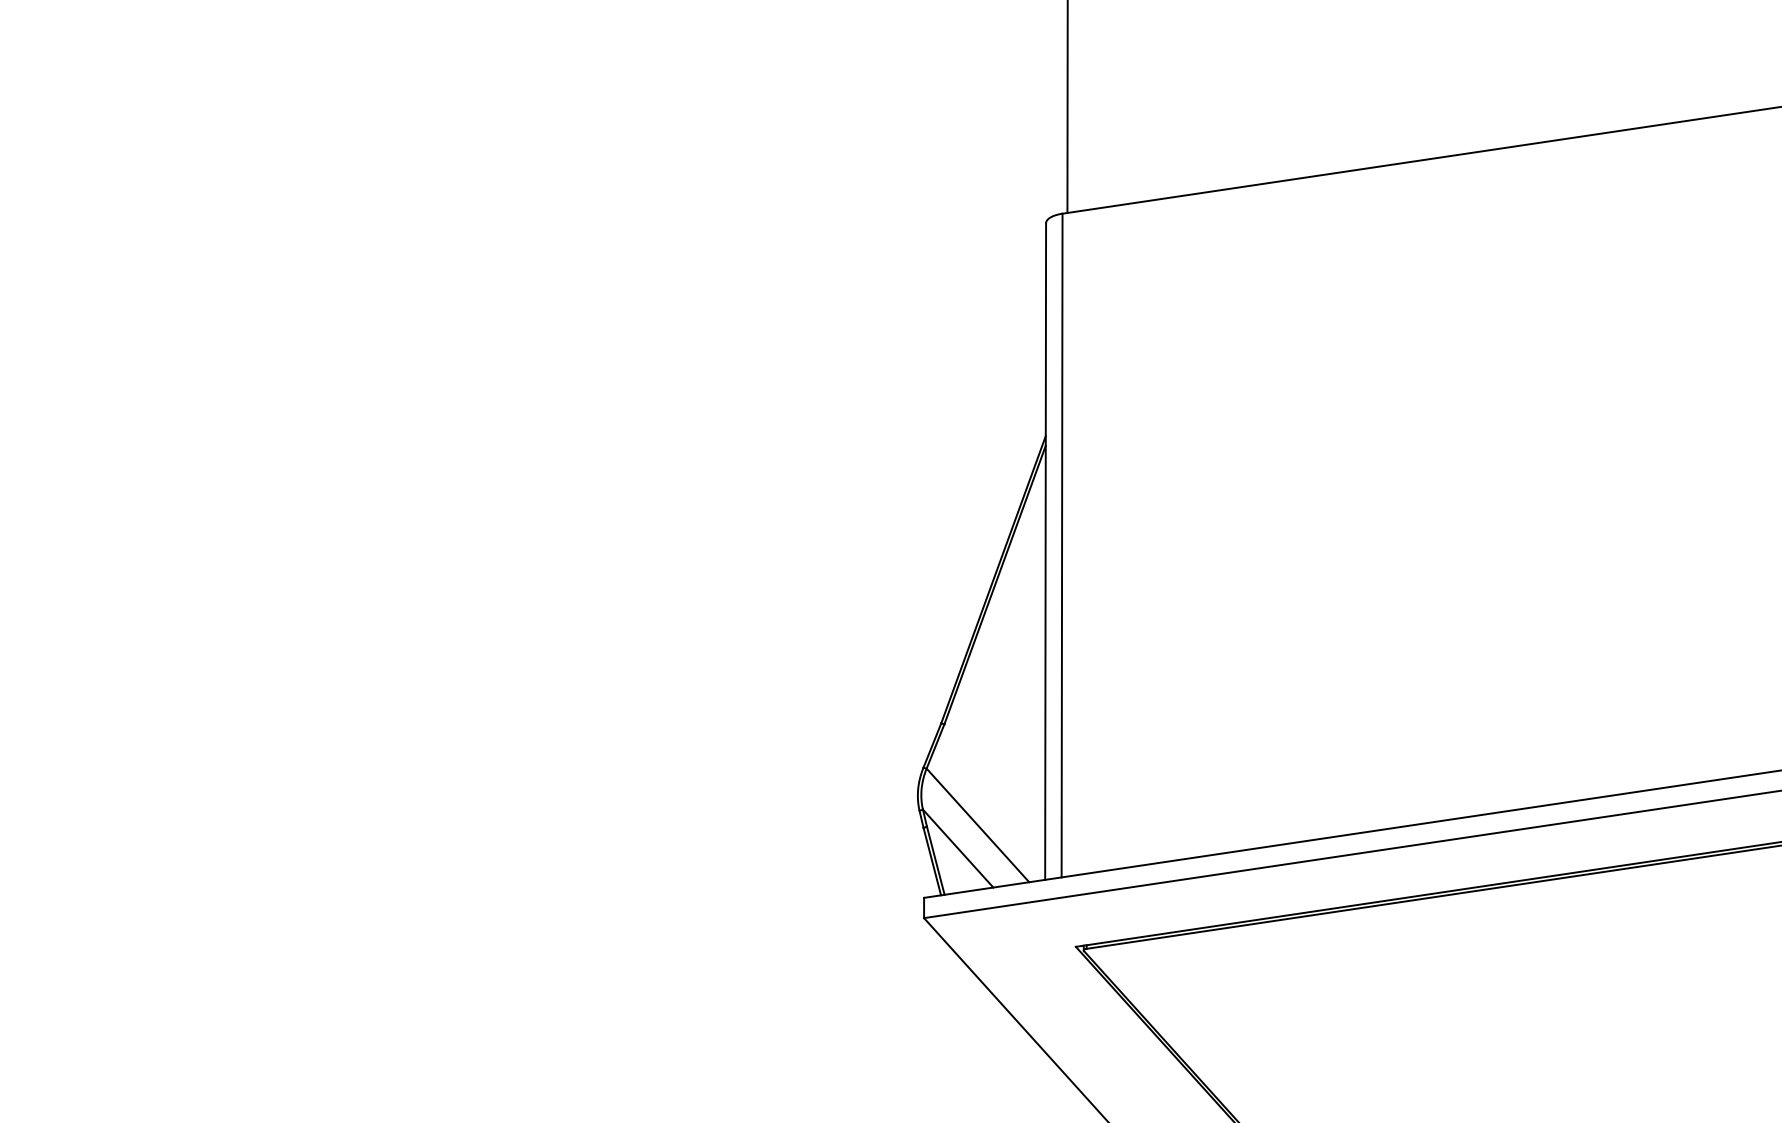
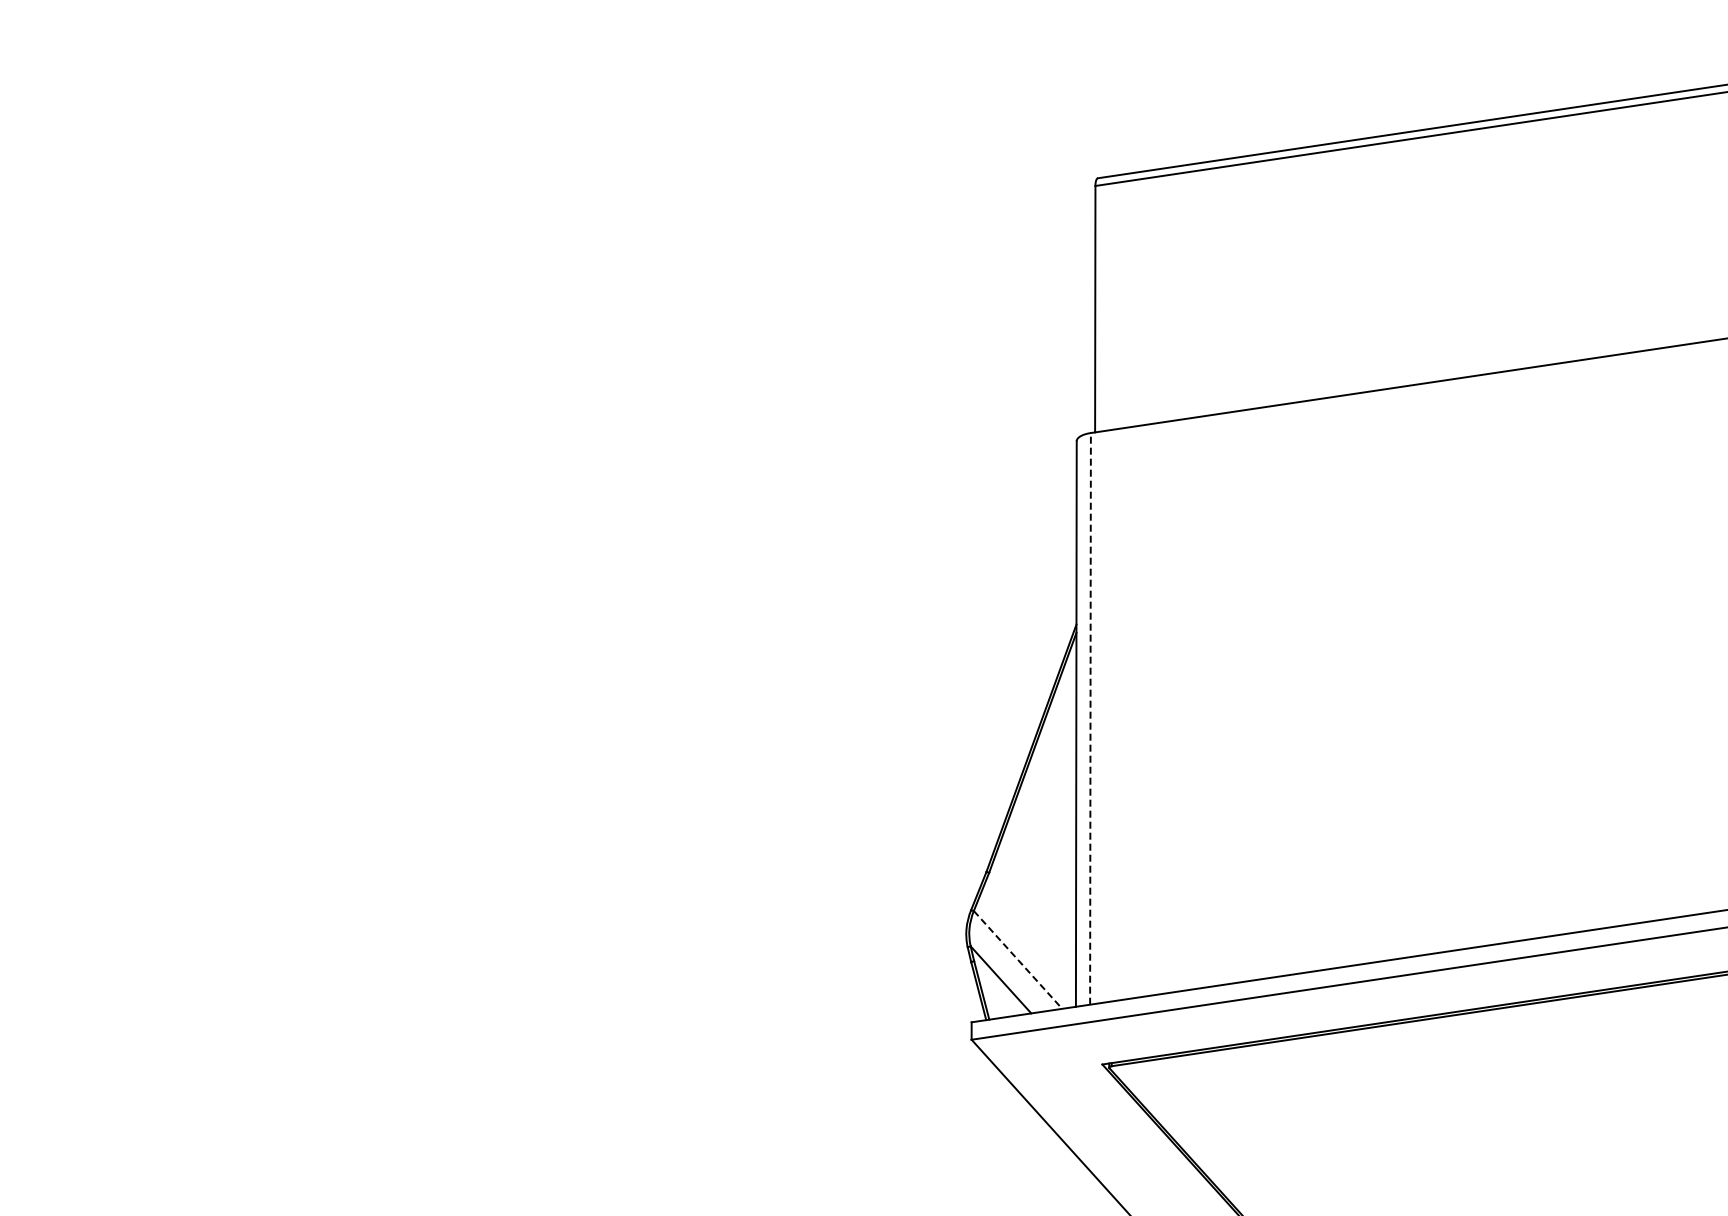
line: (1062, 545) -> (1090, 718), solid -> dashed
line: (978, 824) -> (1018, 959), solid -> dashed

